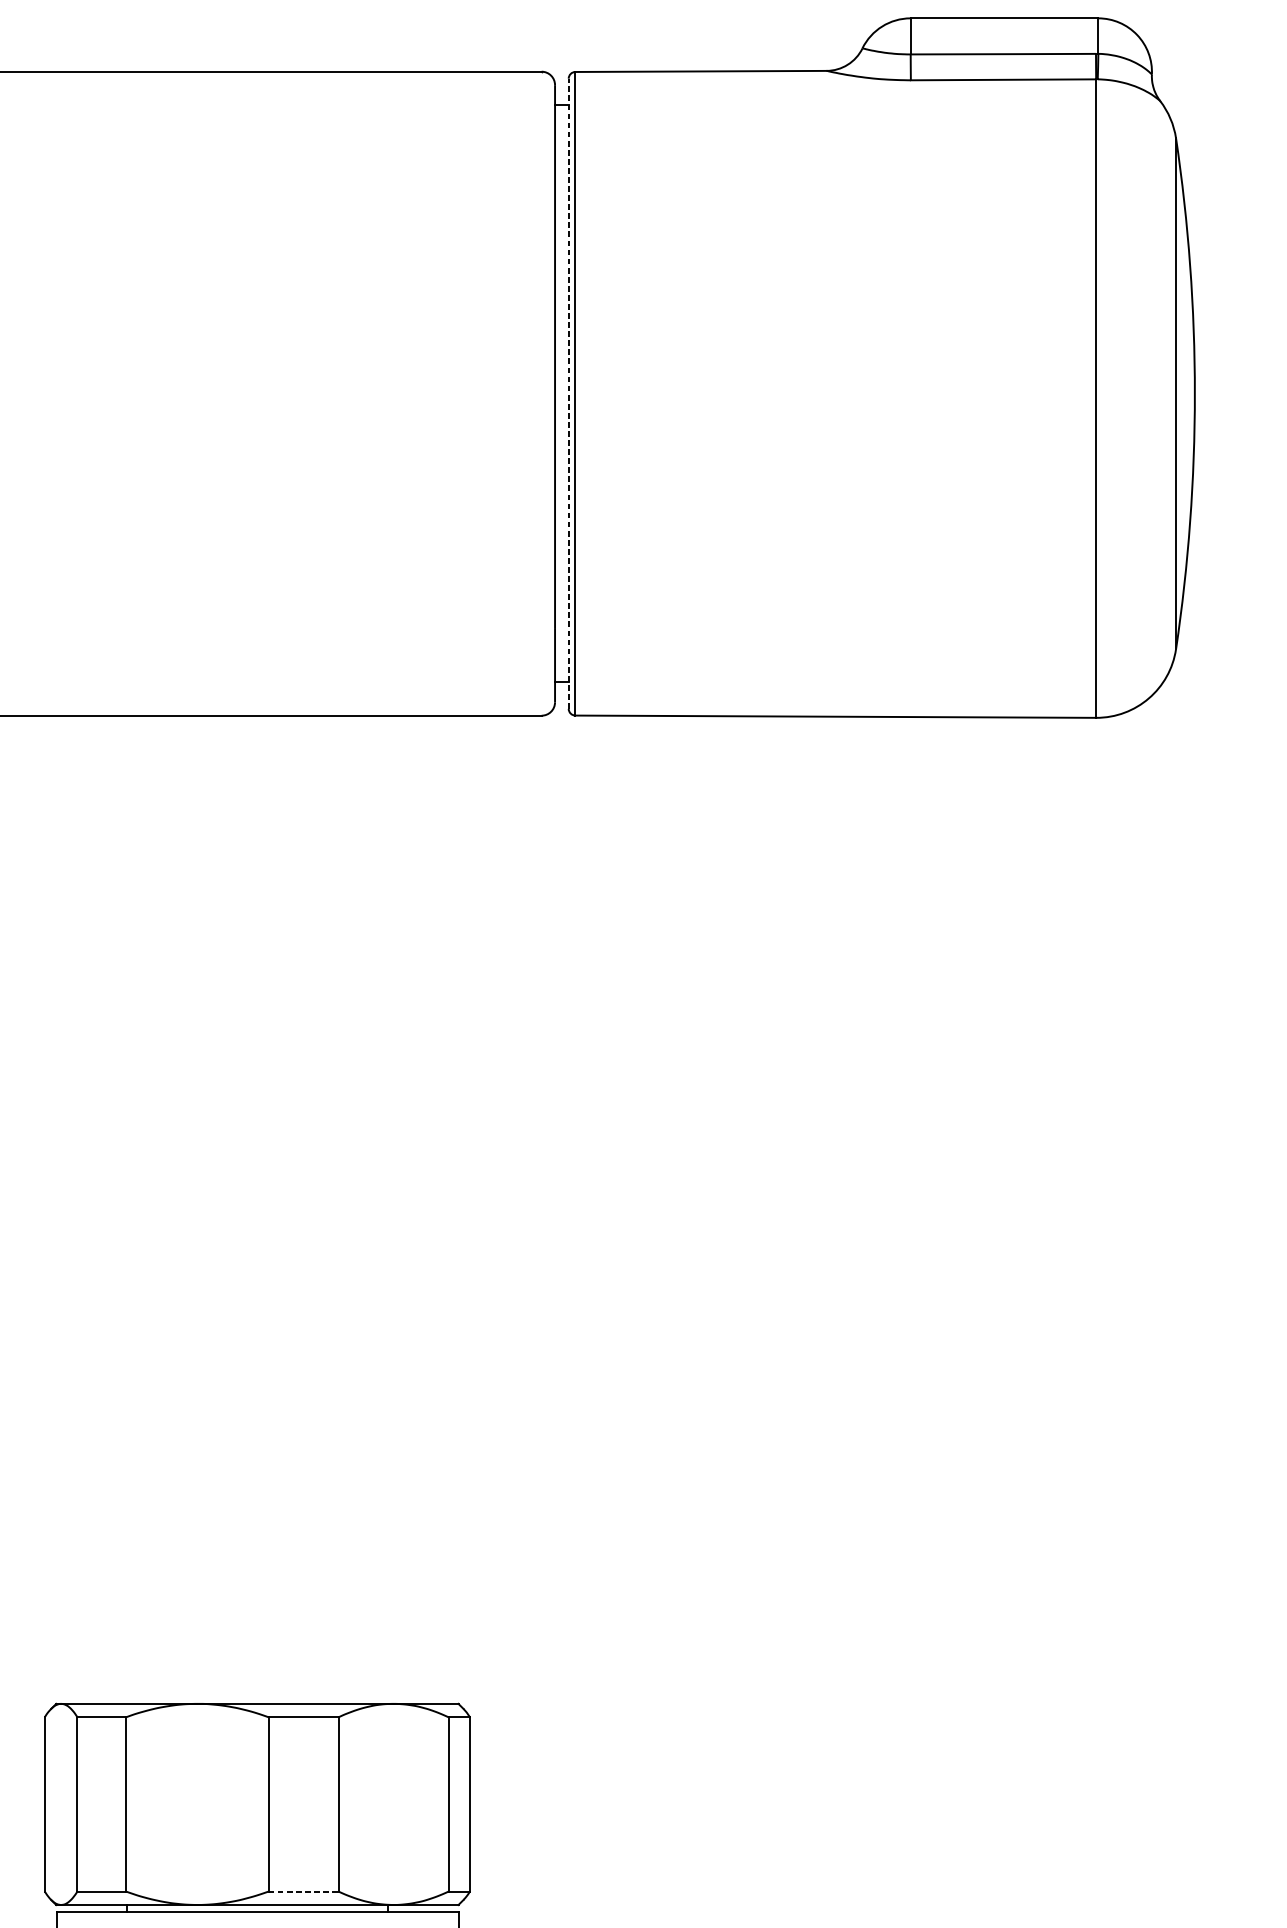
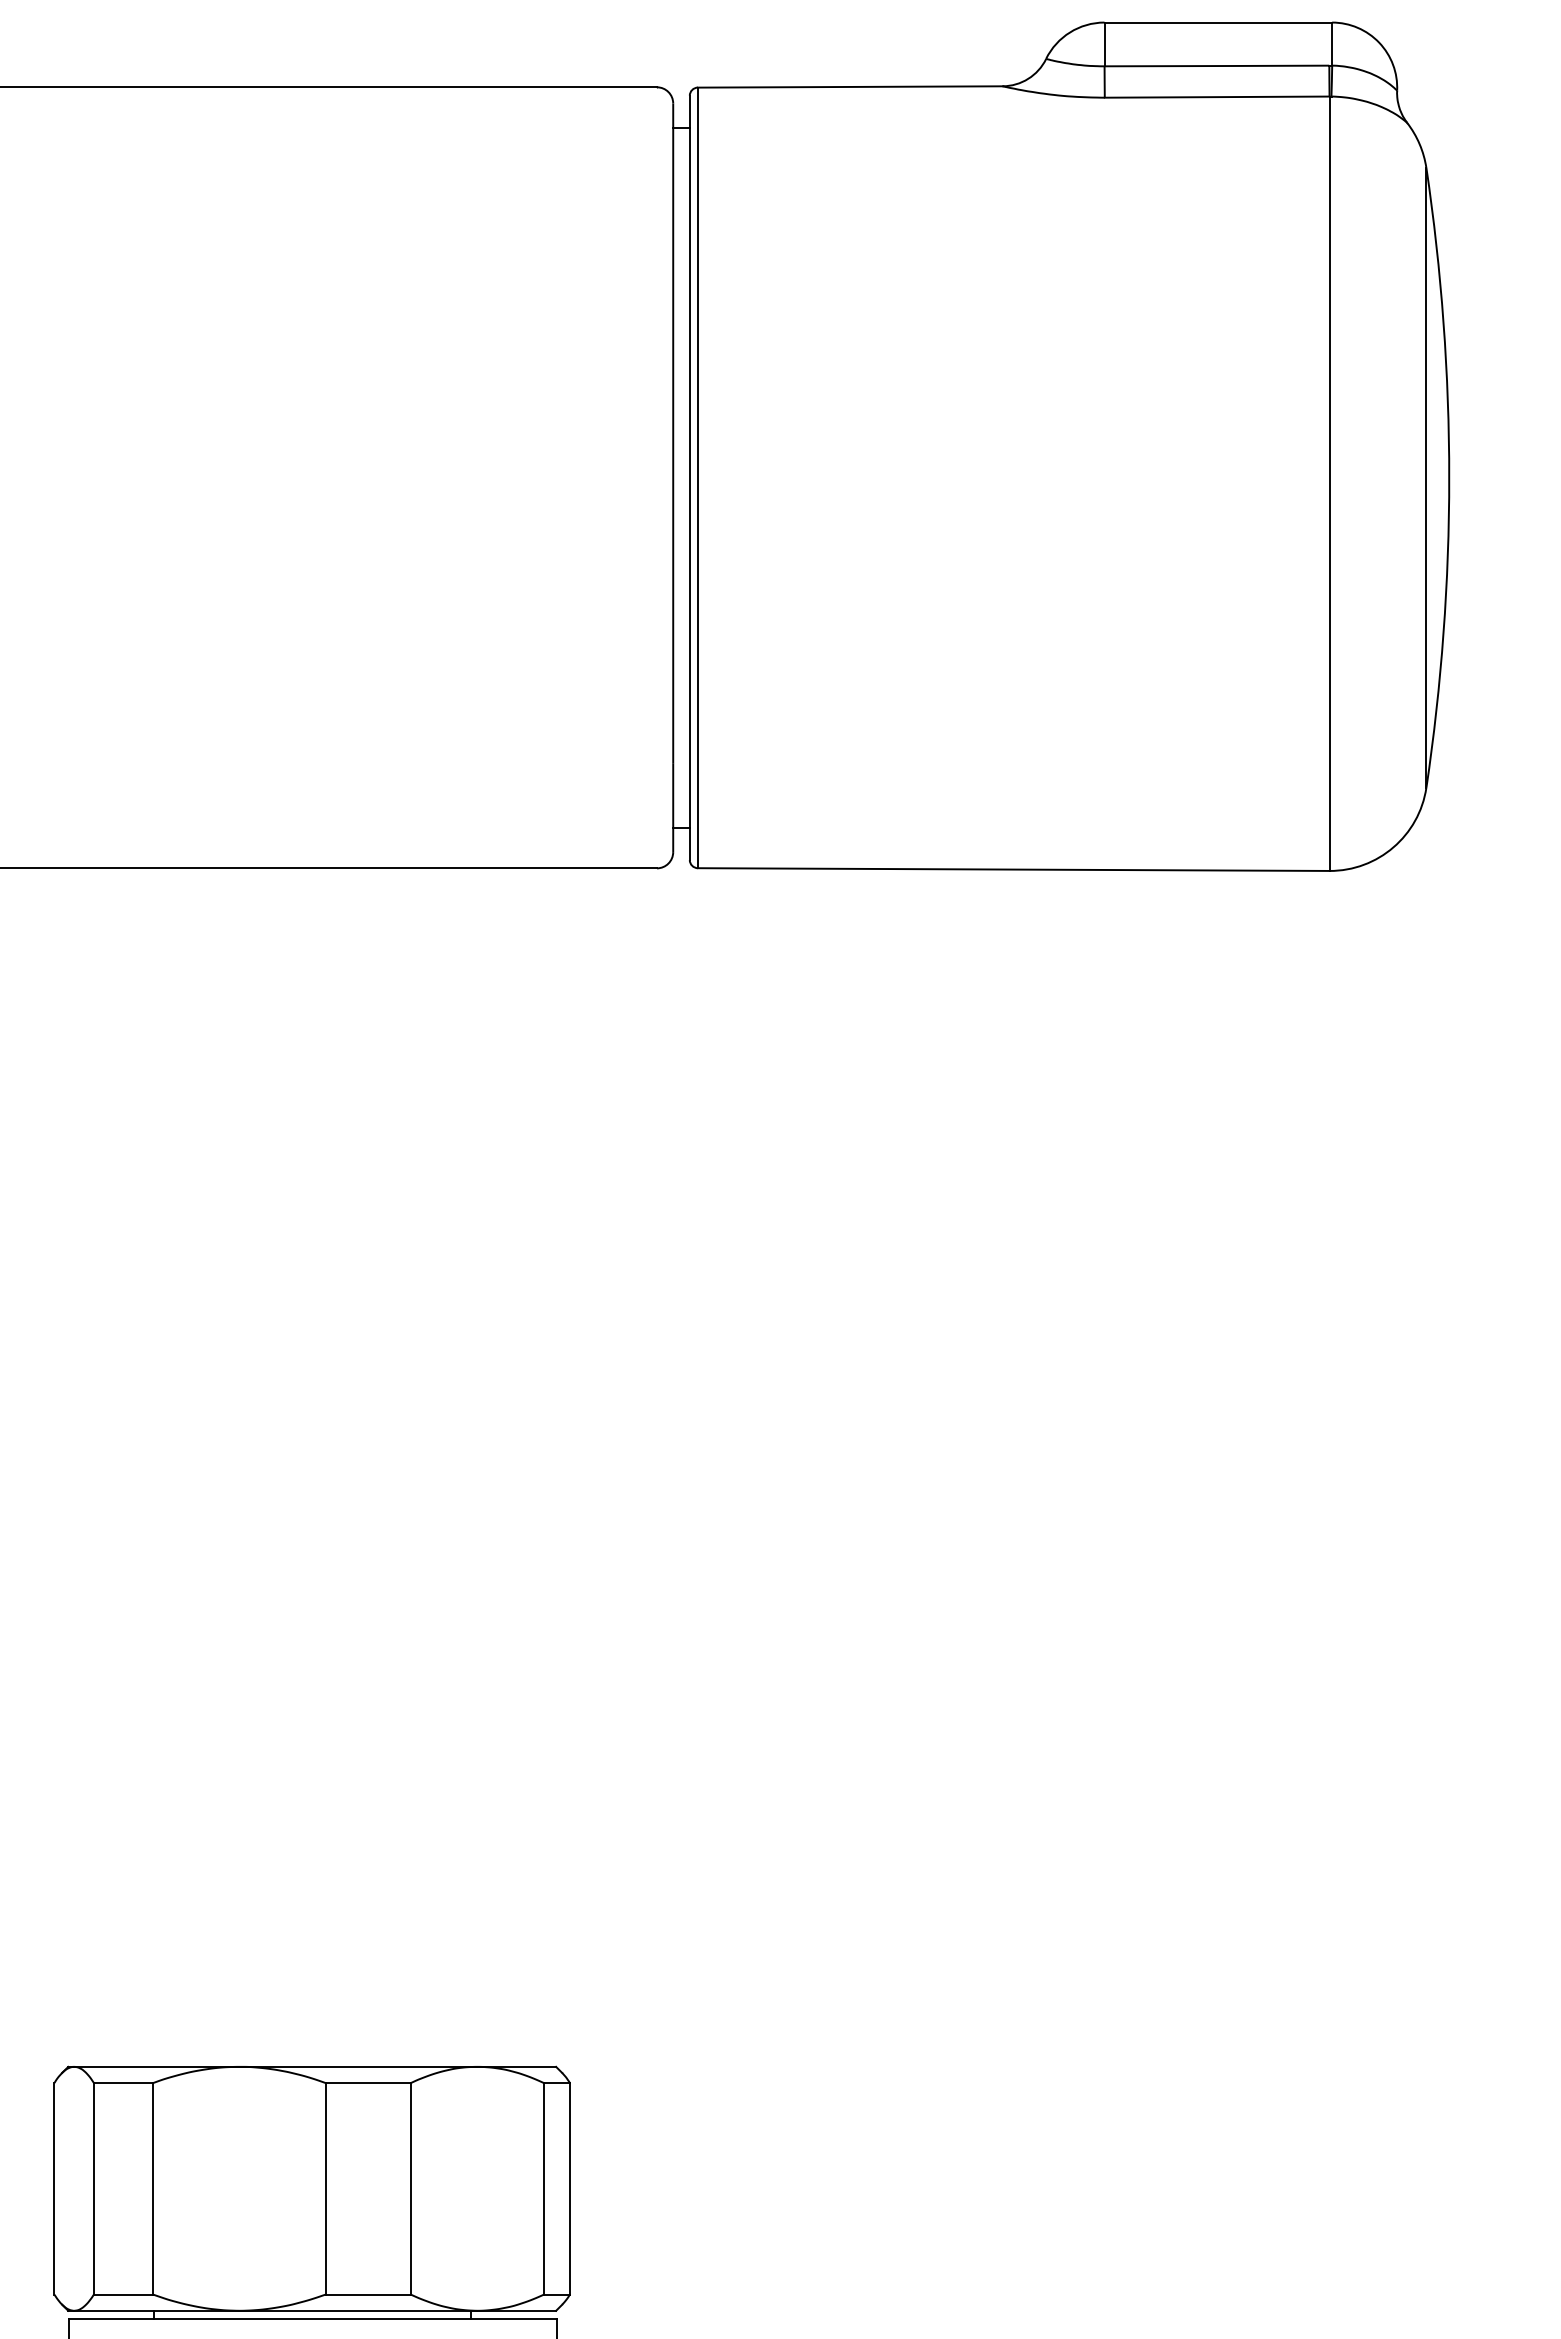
line: (568, 393) -> (689, 477), dashed -> solid
line: (303, 1891) -> (368, 2294), dashed -> solid

